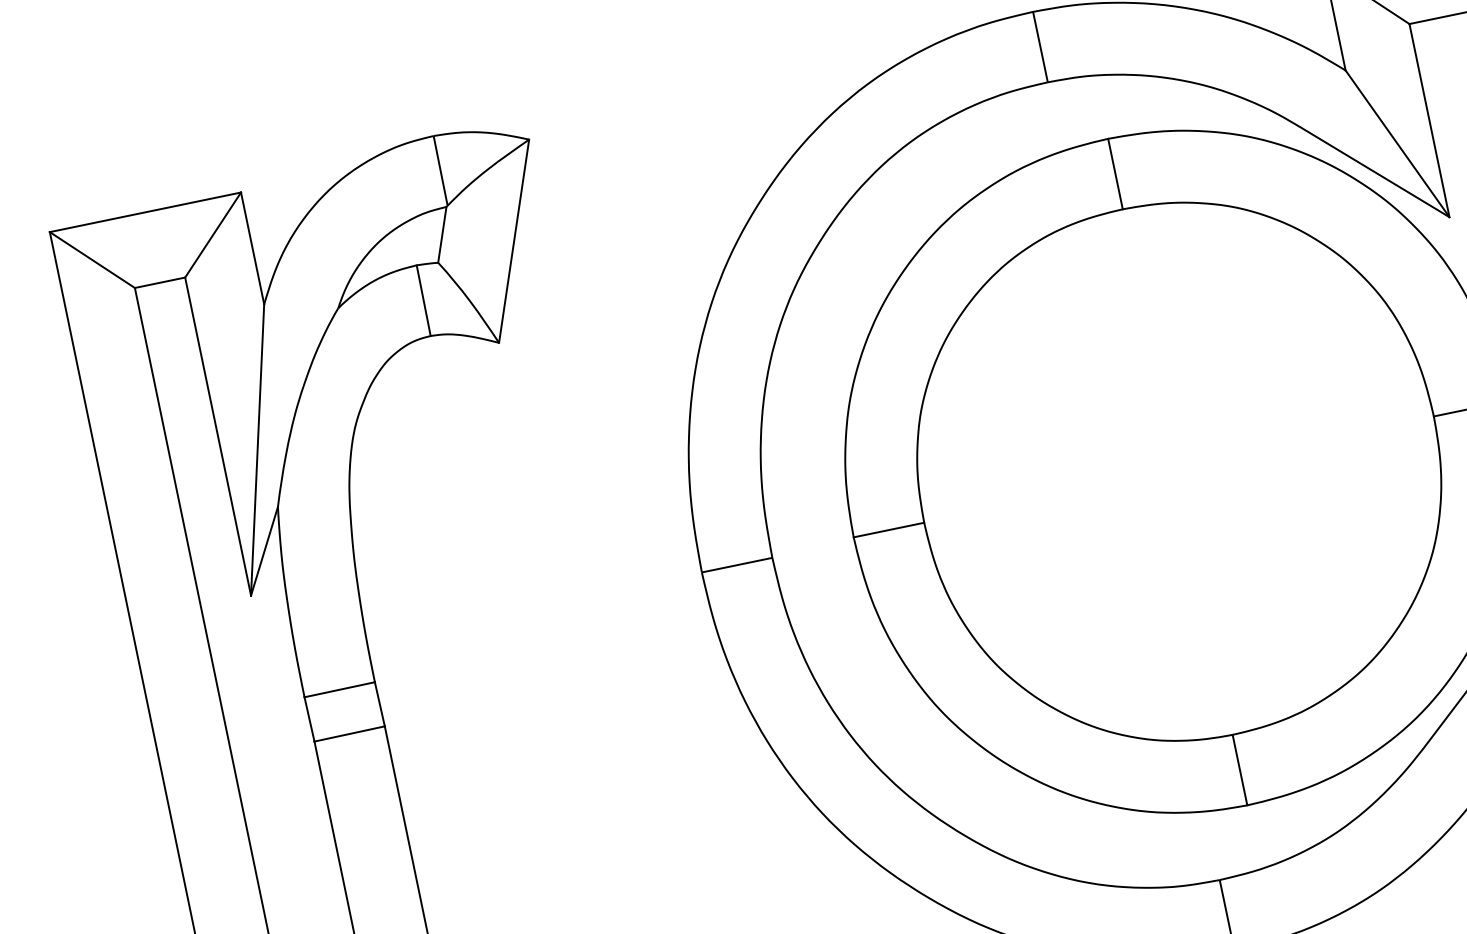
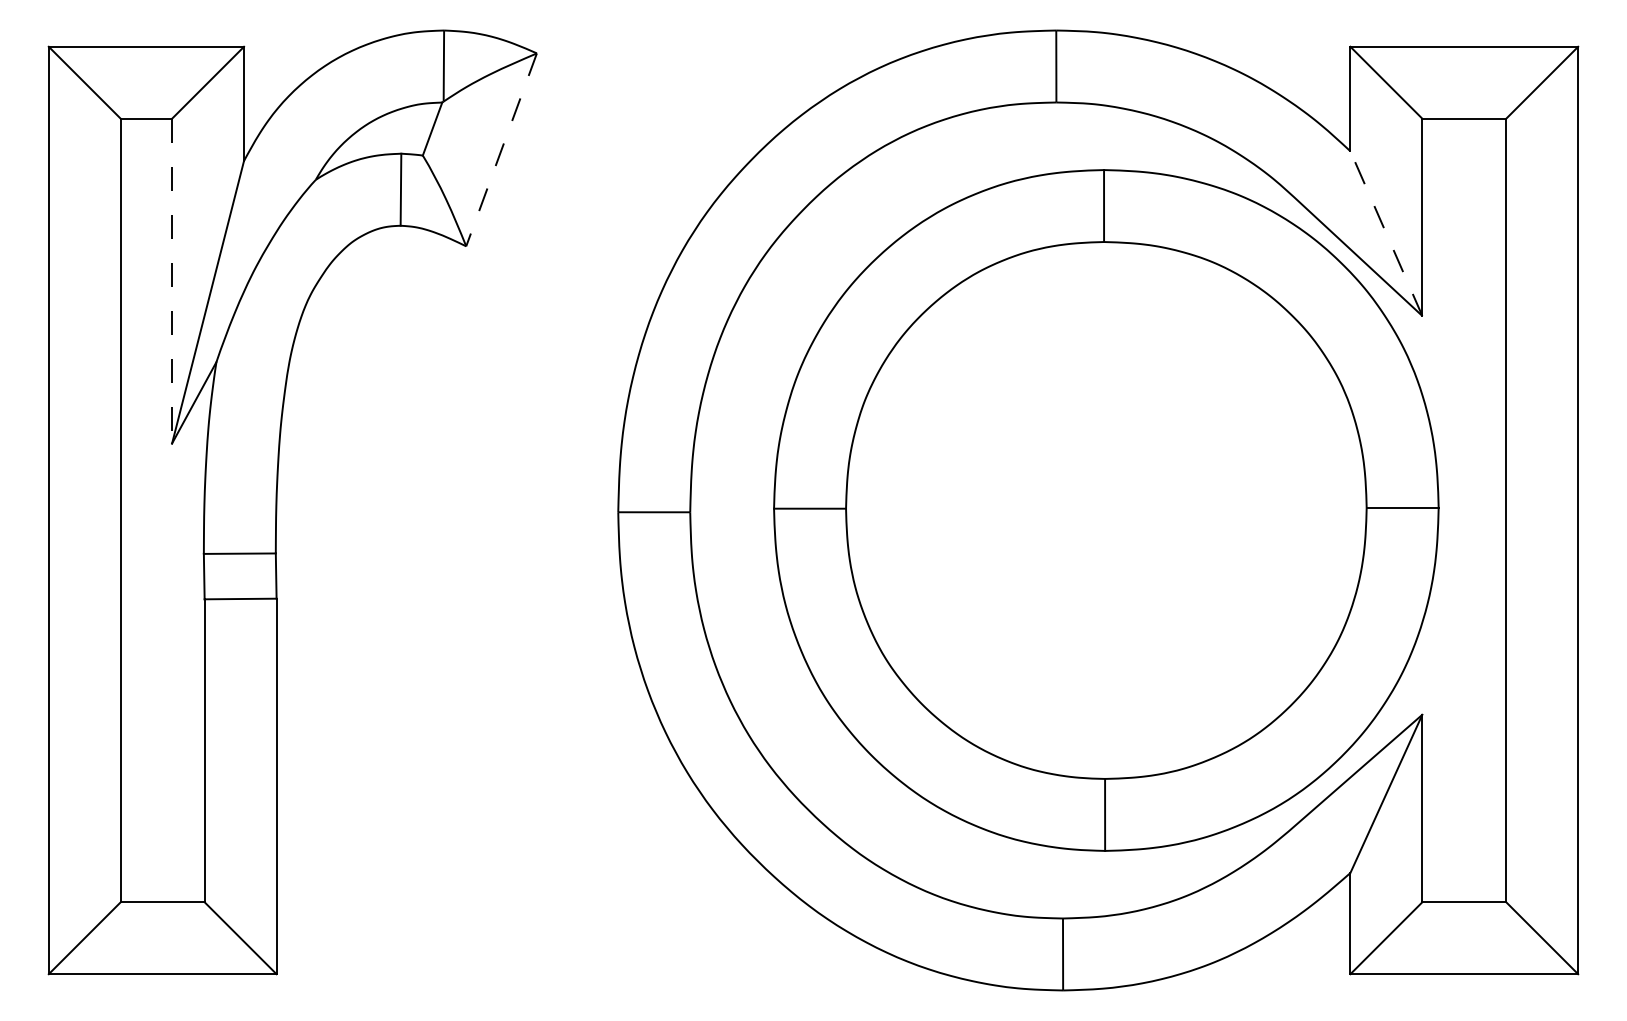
line: (1397, 143) -> (1386, 233), solid -> dashed
line: (513, 240) -> (501, 149), solid -> dashed
line: (218, 436) -> (172, 281), solid -> dashed

